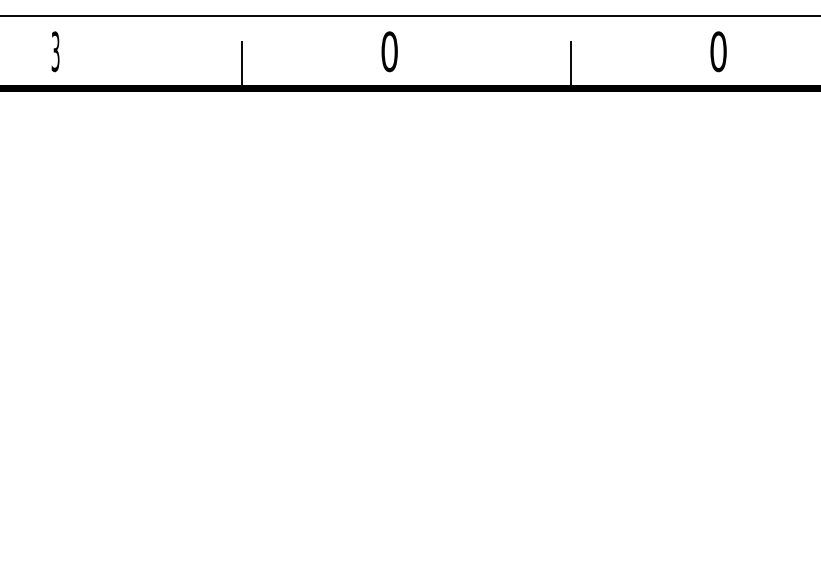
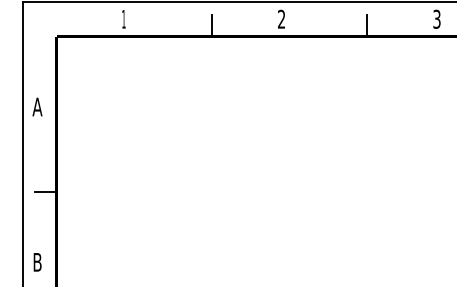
text: (54, 49) -> (123, 18), 3 -> 1
text: (389, 49) -> (281, 18), 0 -> 2
text: (717, 49) -> (436, 18), 0 -> 3

